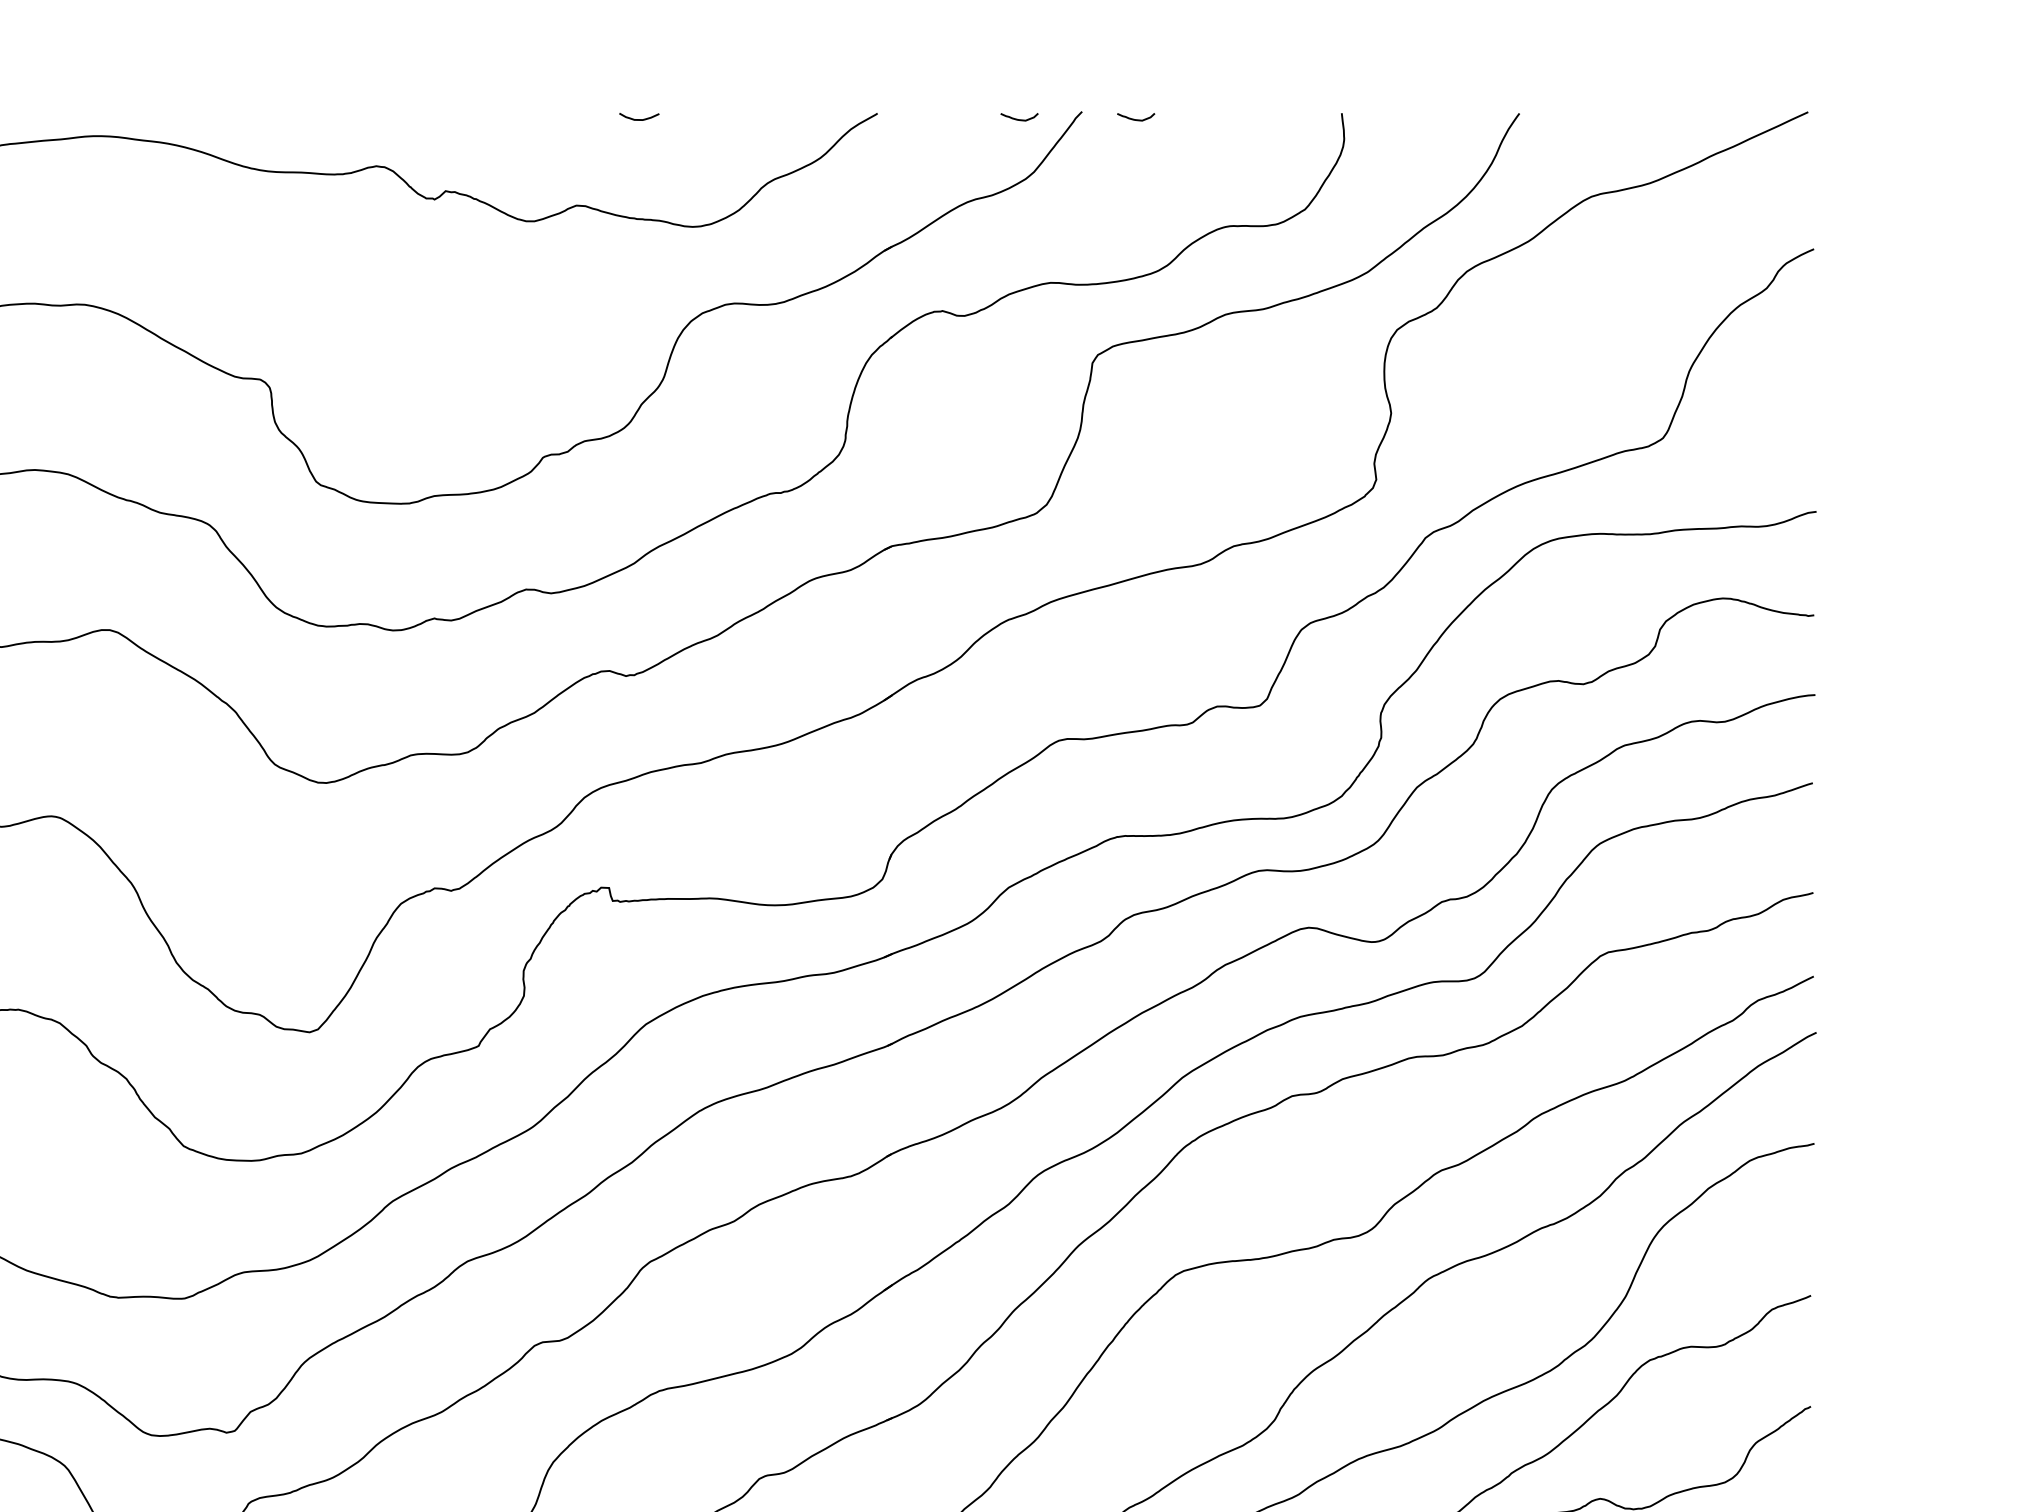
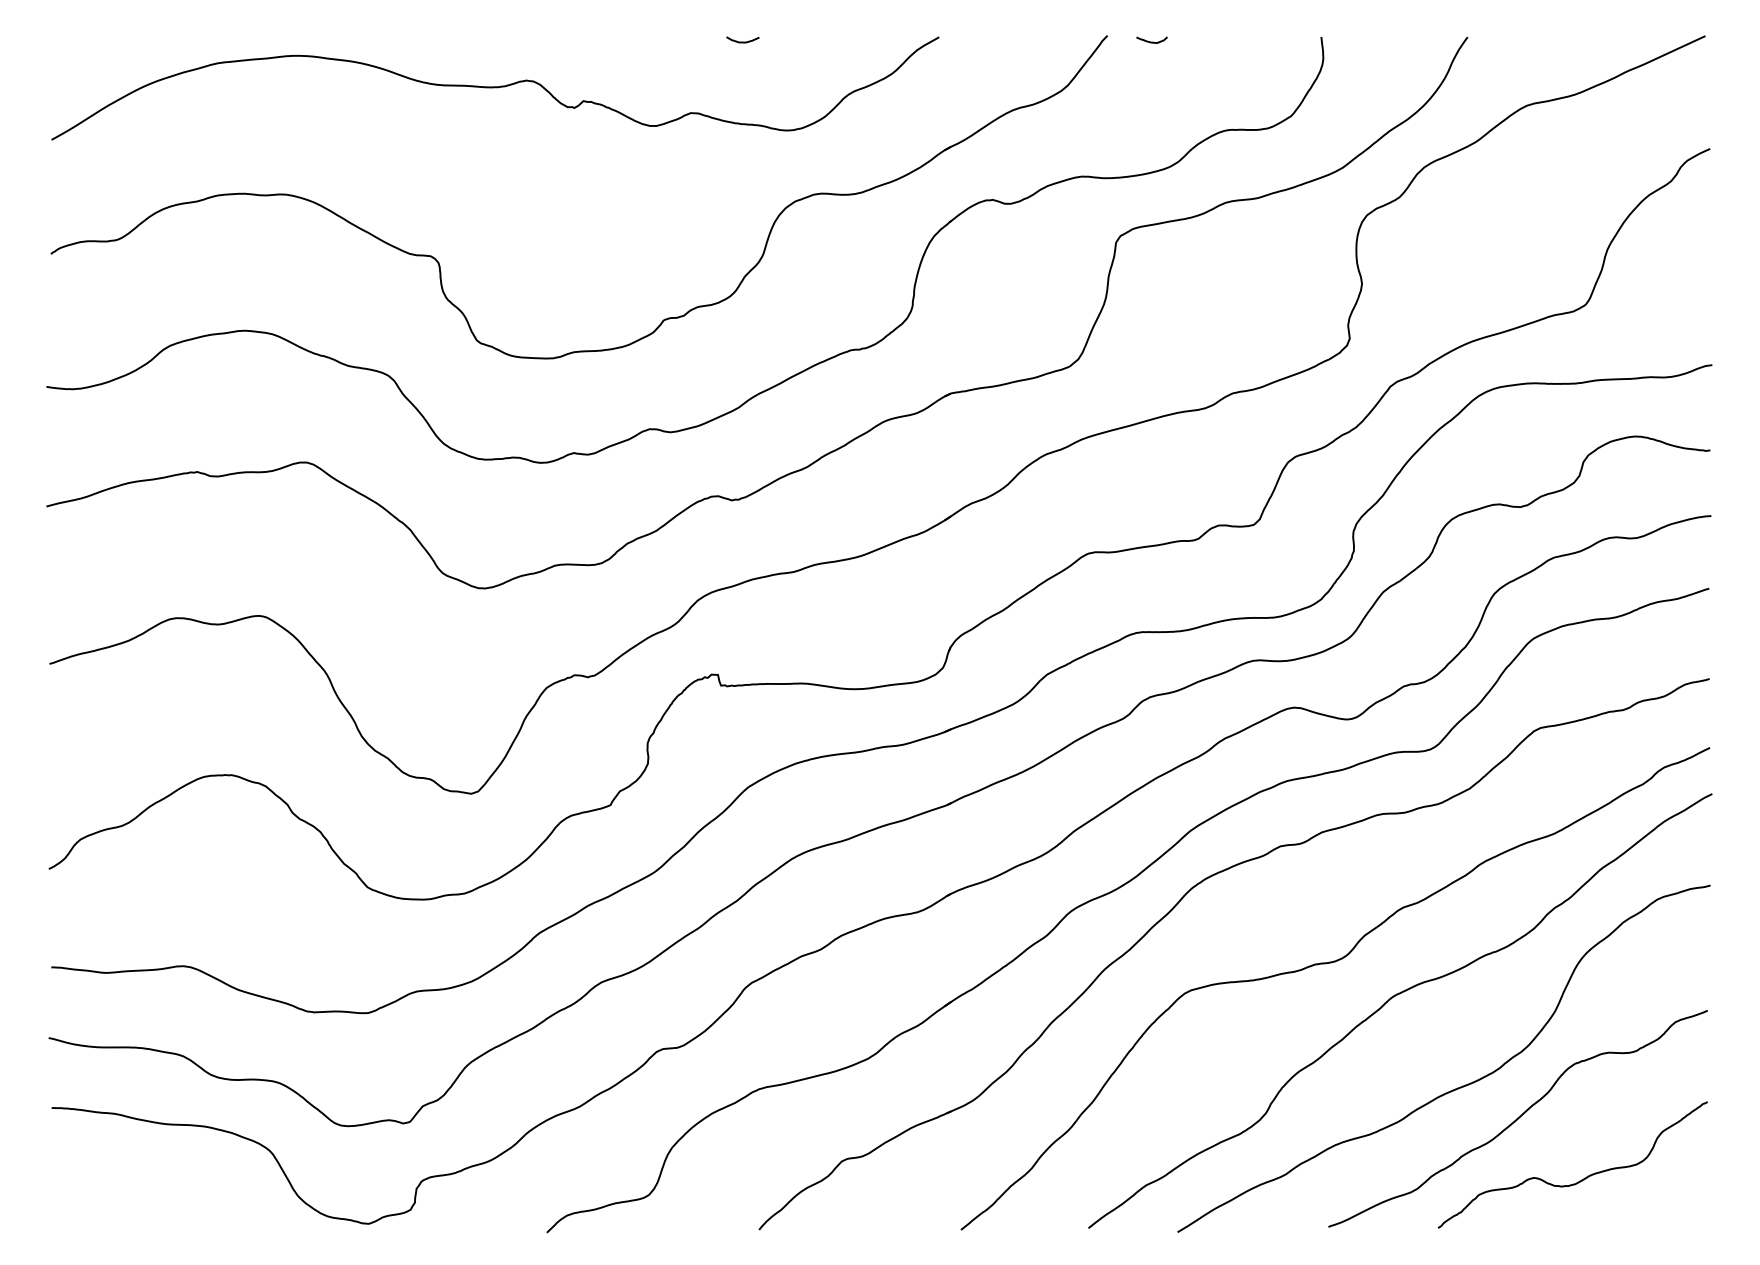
curve: (1018, 118) -> (1055, 41), removed

